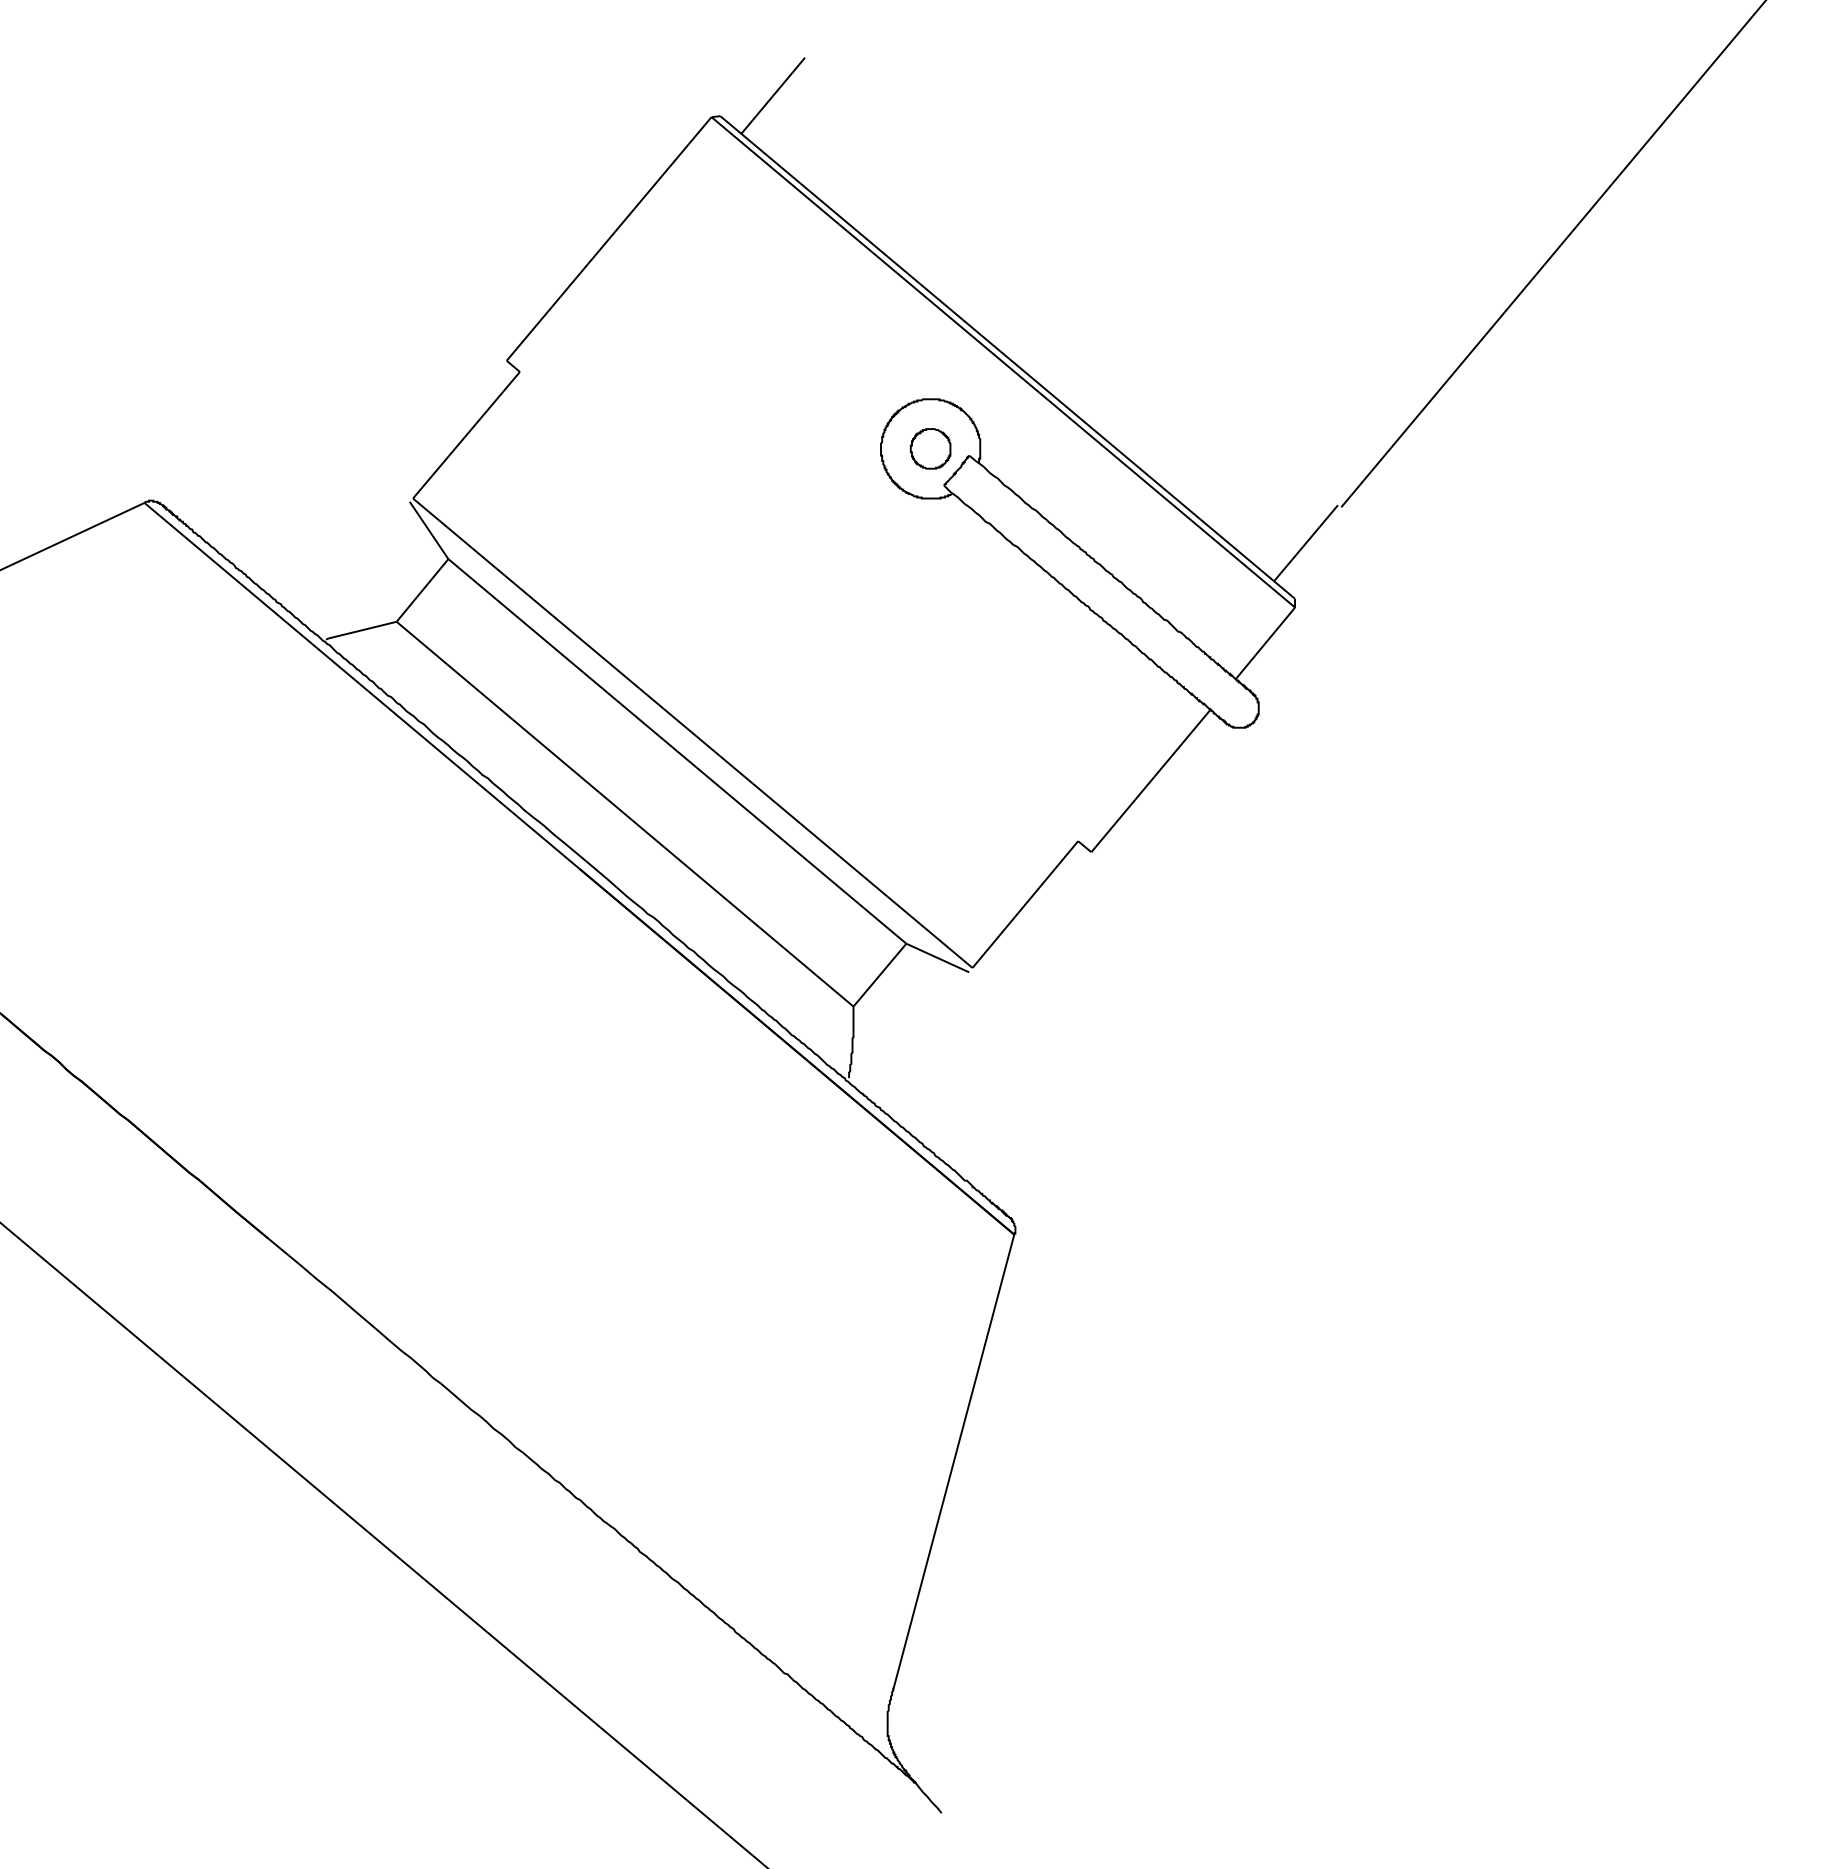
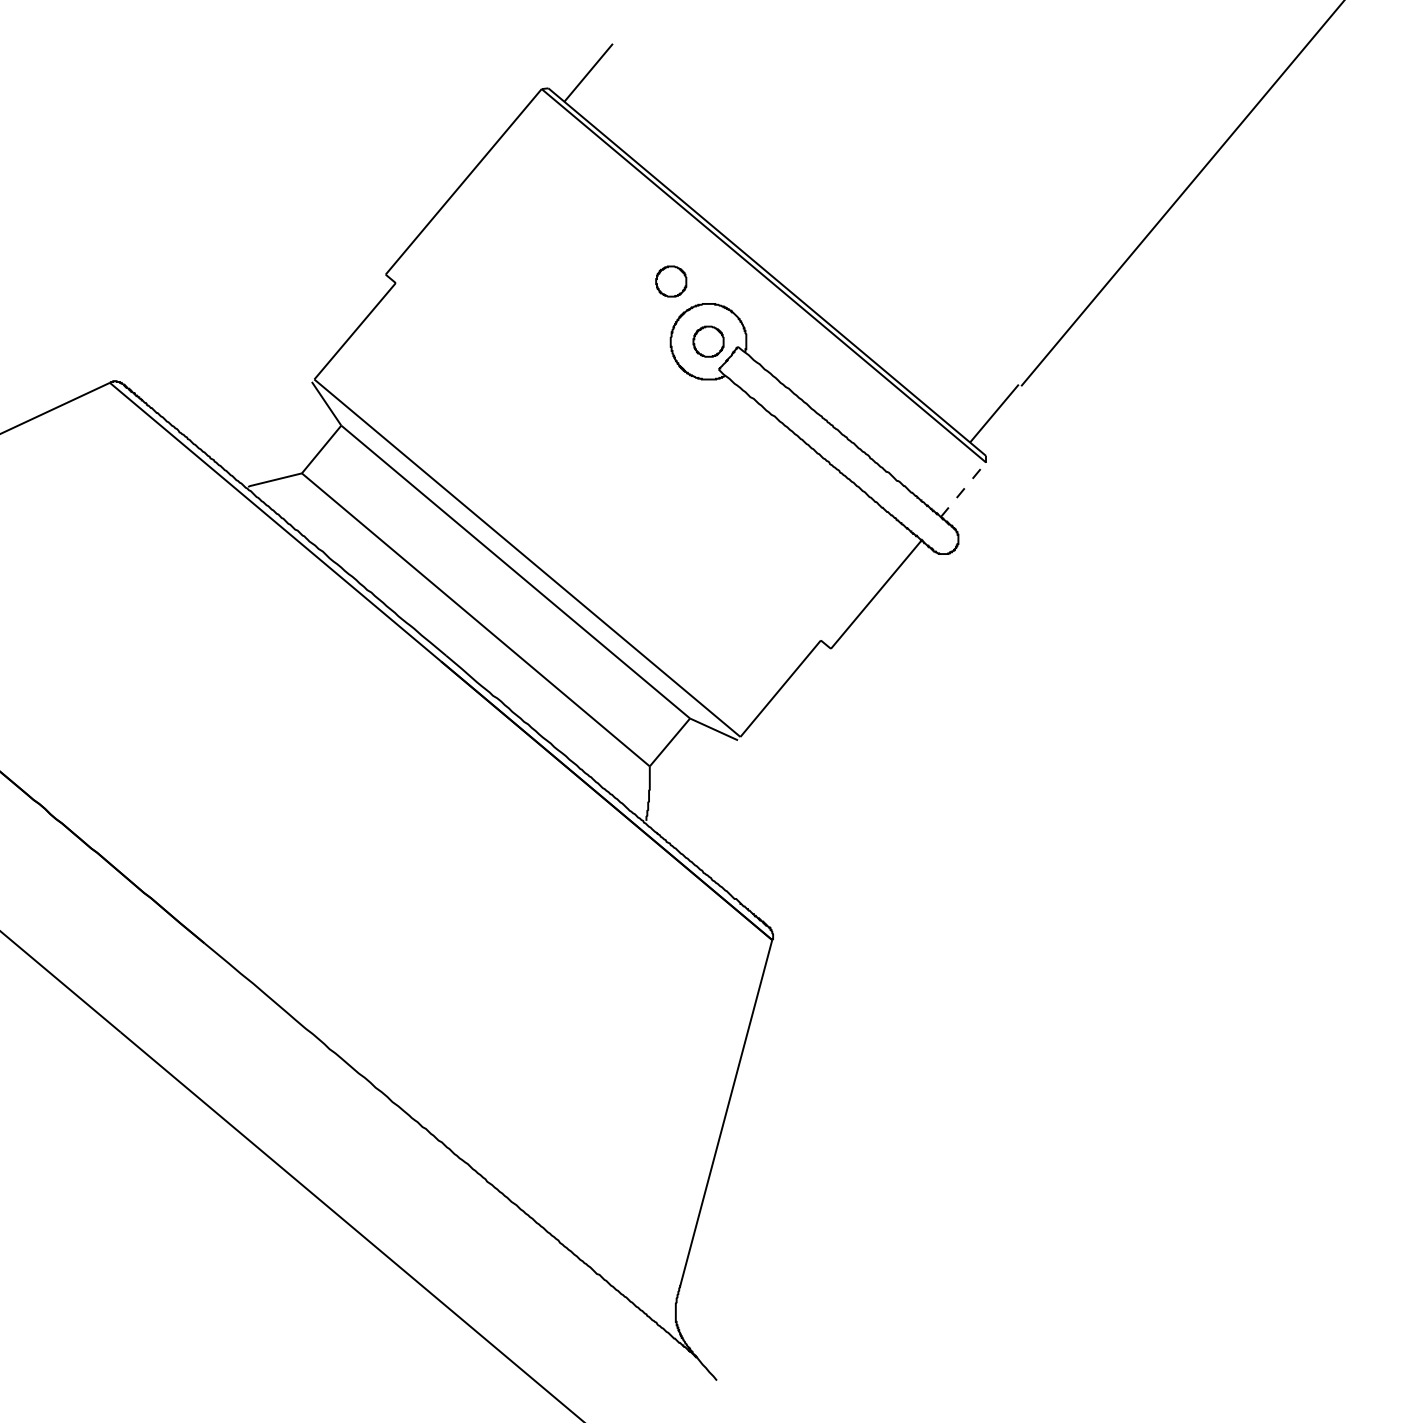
part: (881, 369) -> (671, 281), added
line: (1265, 643) -> (963, 489), solid -> dashed

